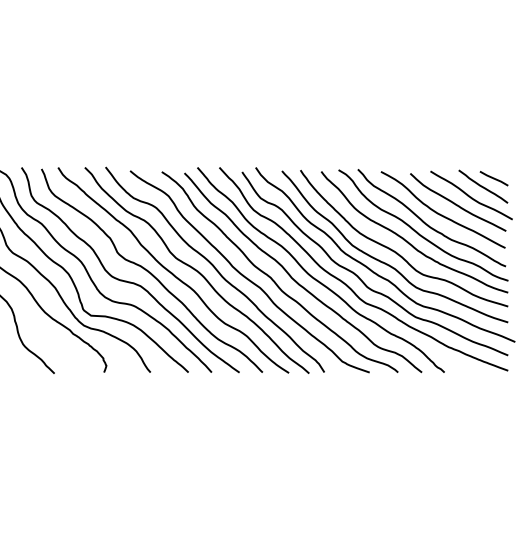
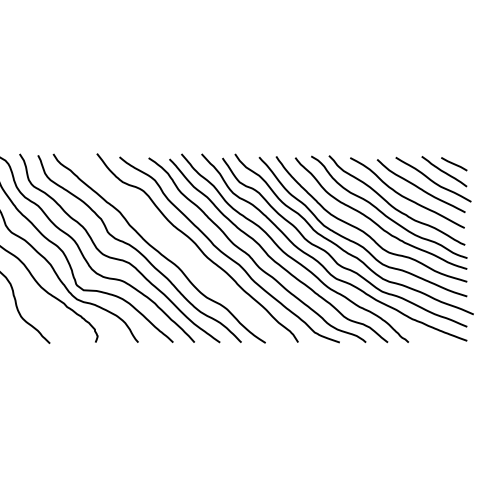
curve: (196, 270) -> (180, 248), removed

